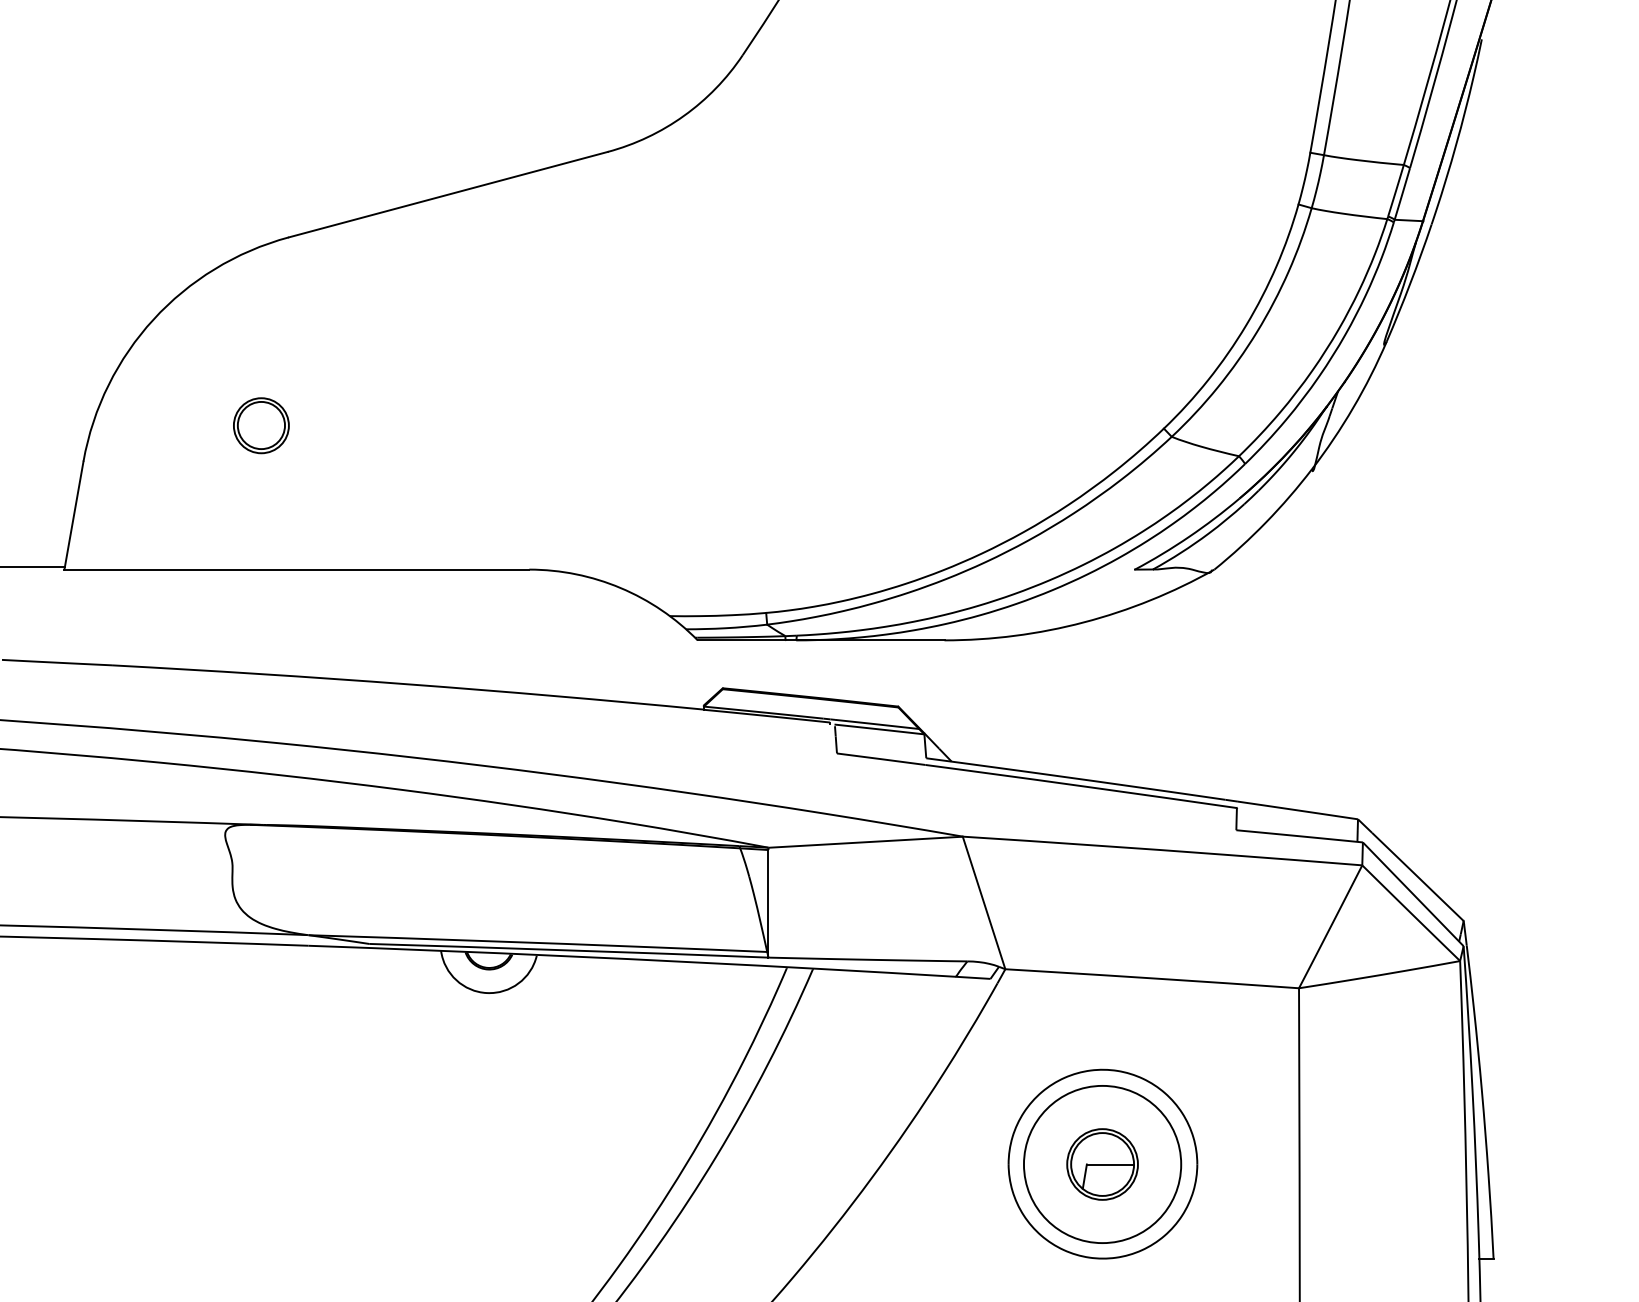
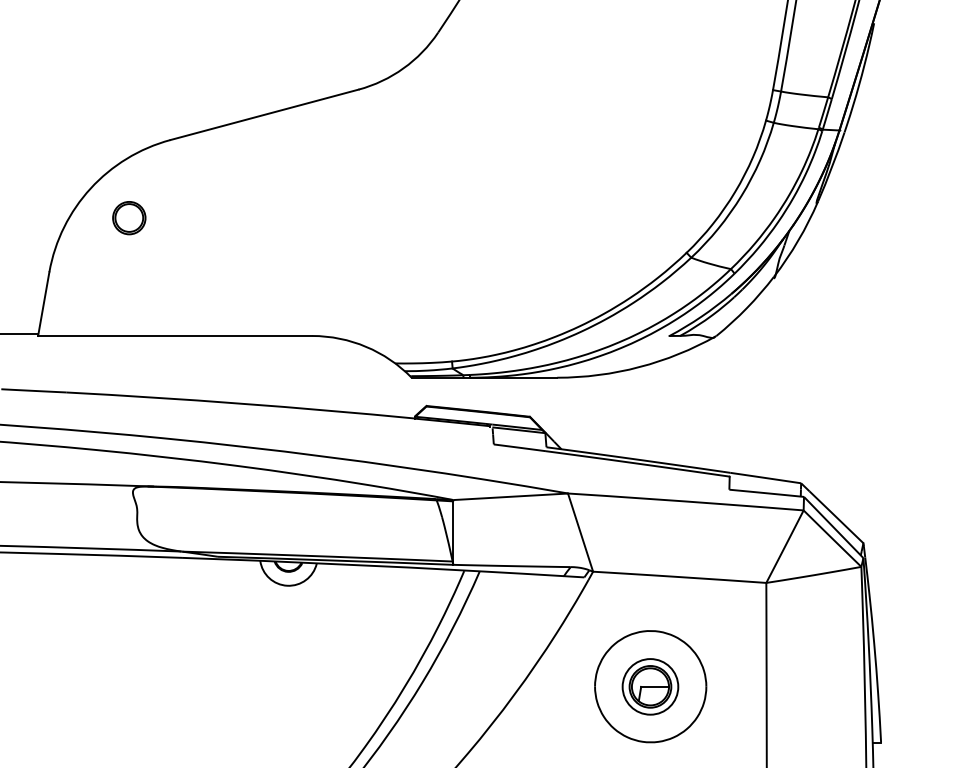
part: (261, 426) -> (129, 218), moved
circle: (1102, 1163) -> (650, 686), size x0.6

